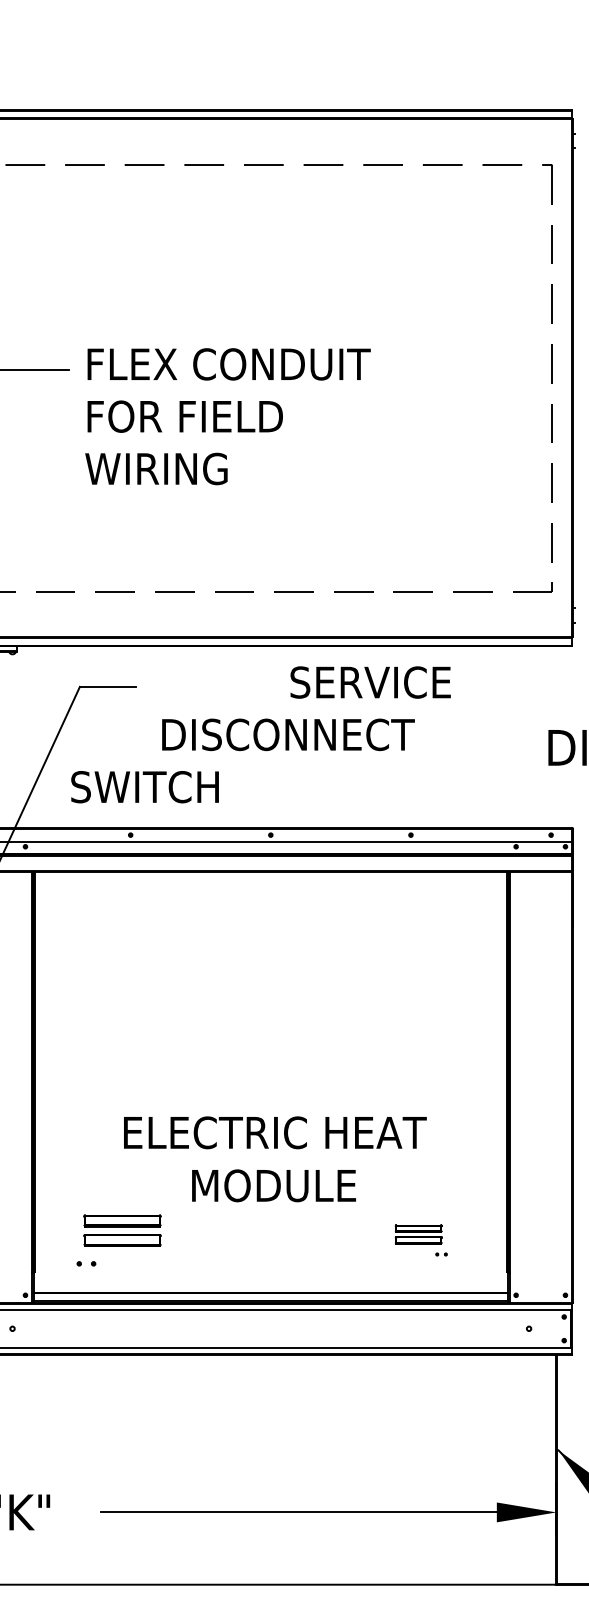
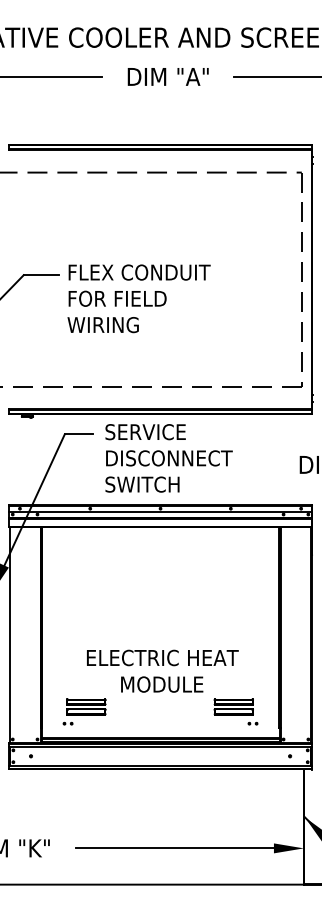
text: (370, 683) -> (145, 432), moved
text: (145, 786) -> (142, 484), moved
part: (420, 1239) -> (235, 711), size x1.67

